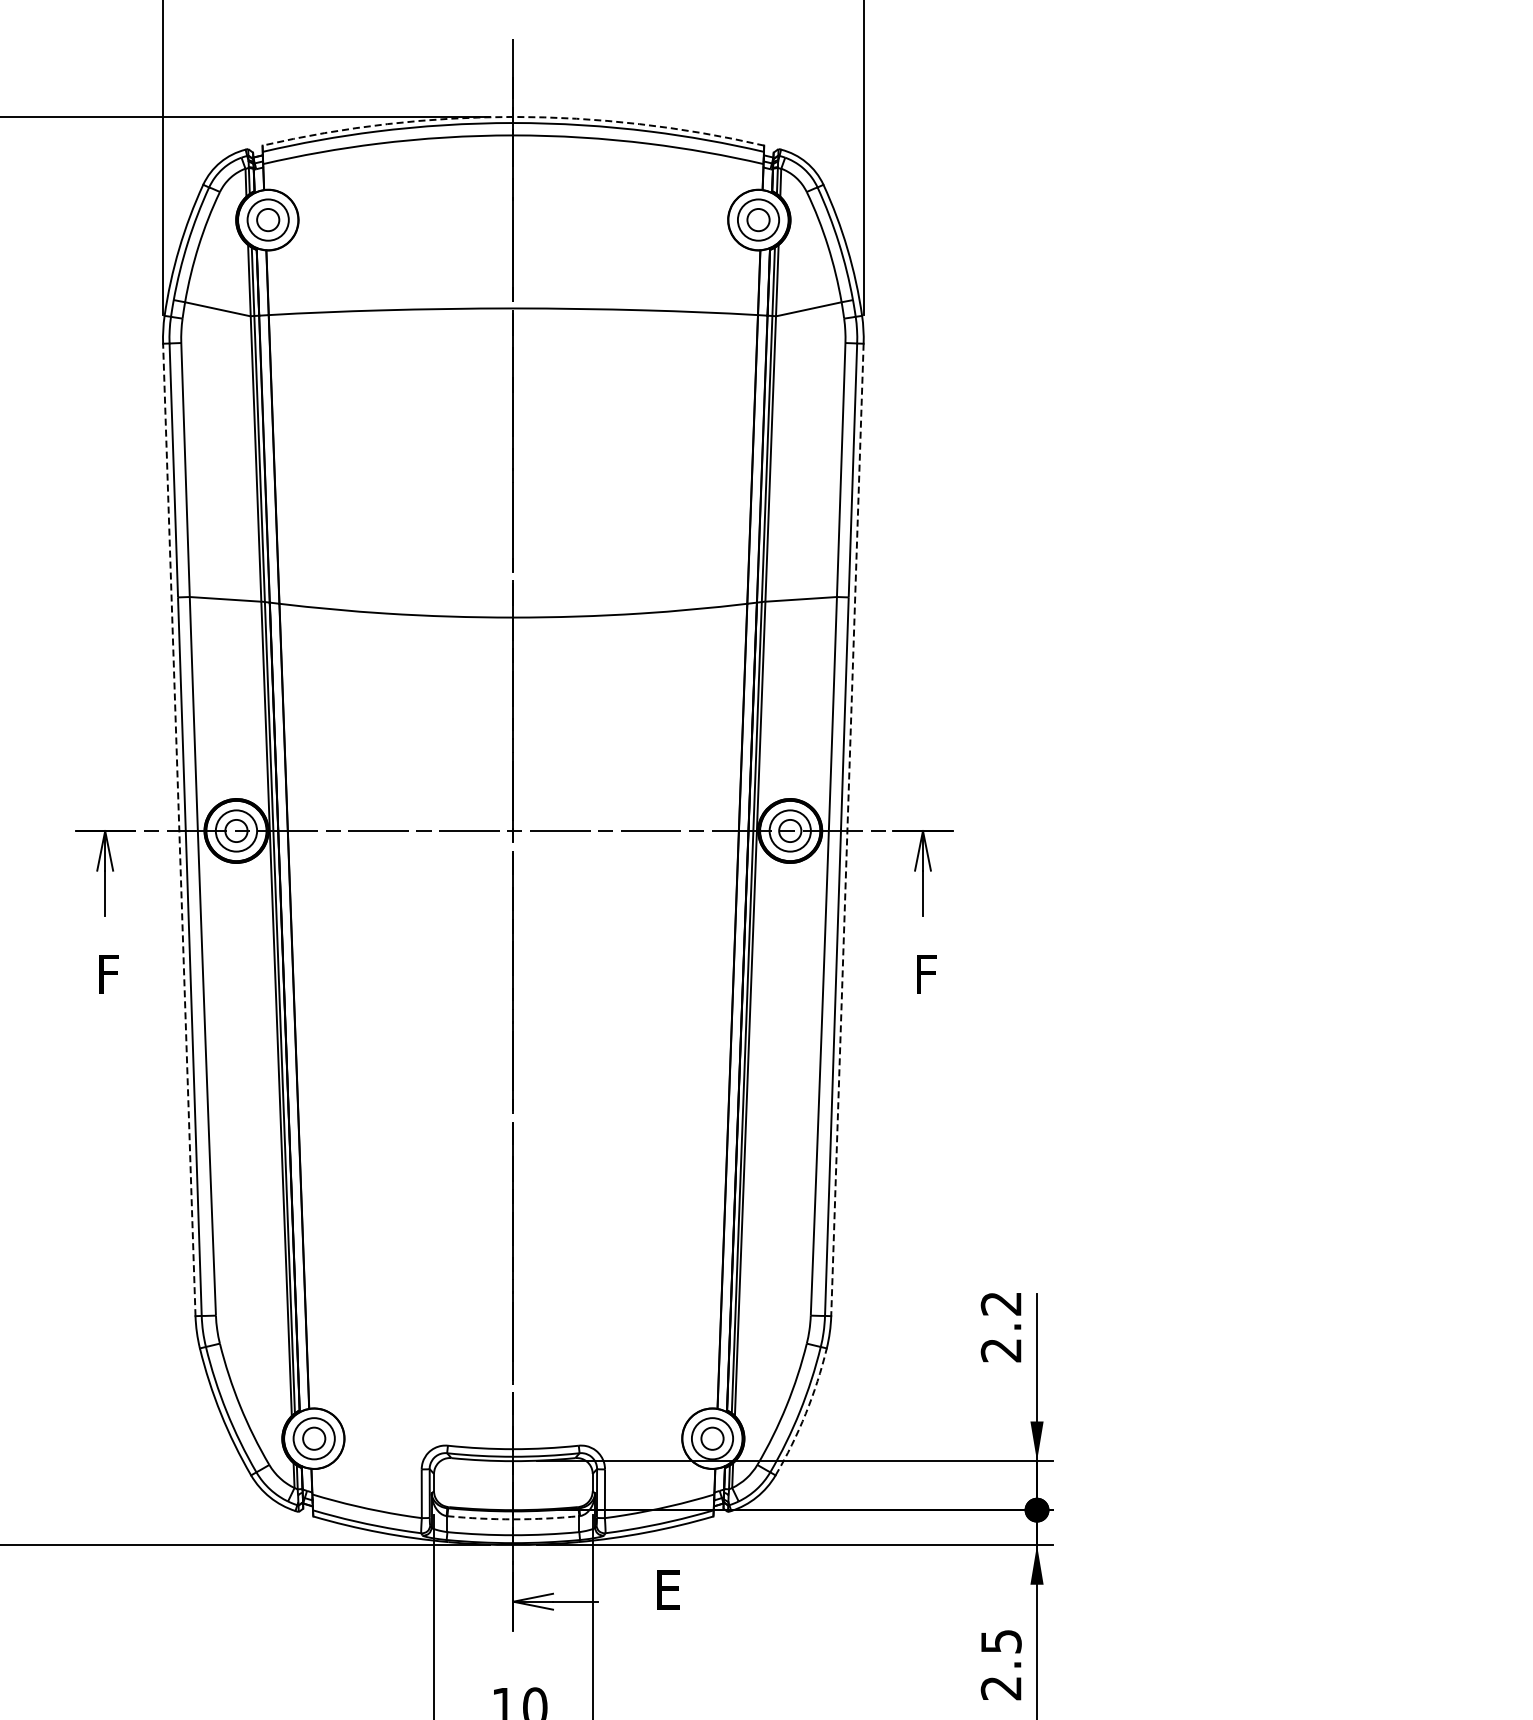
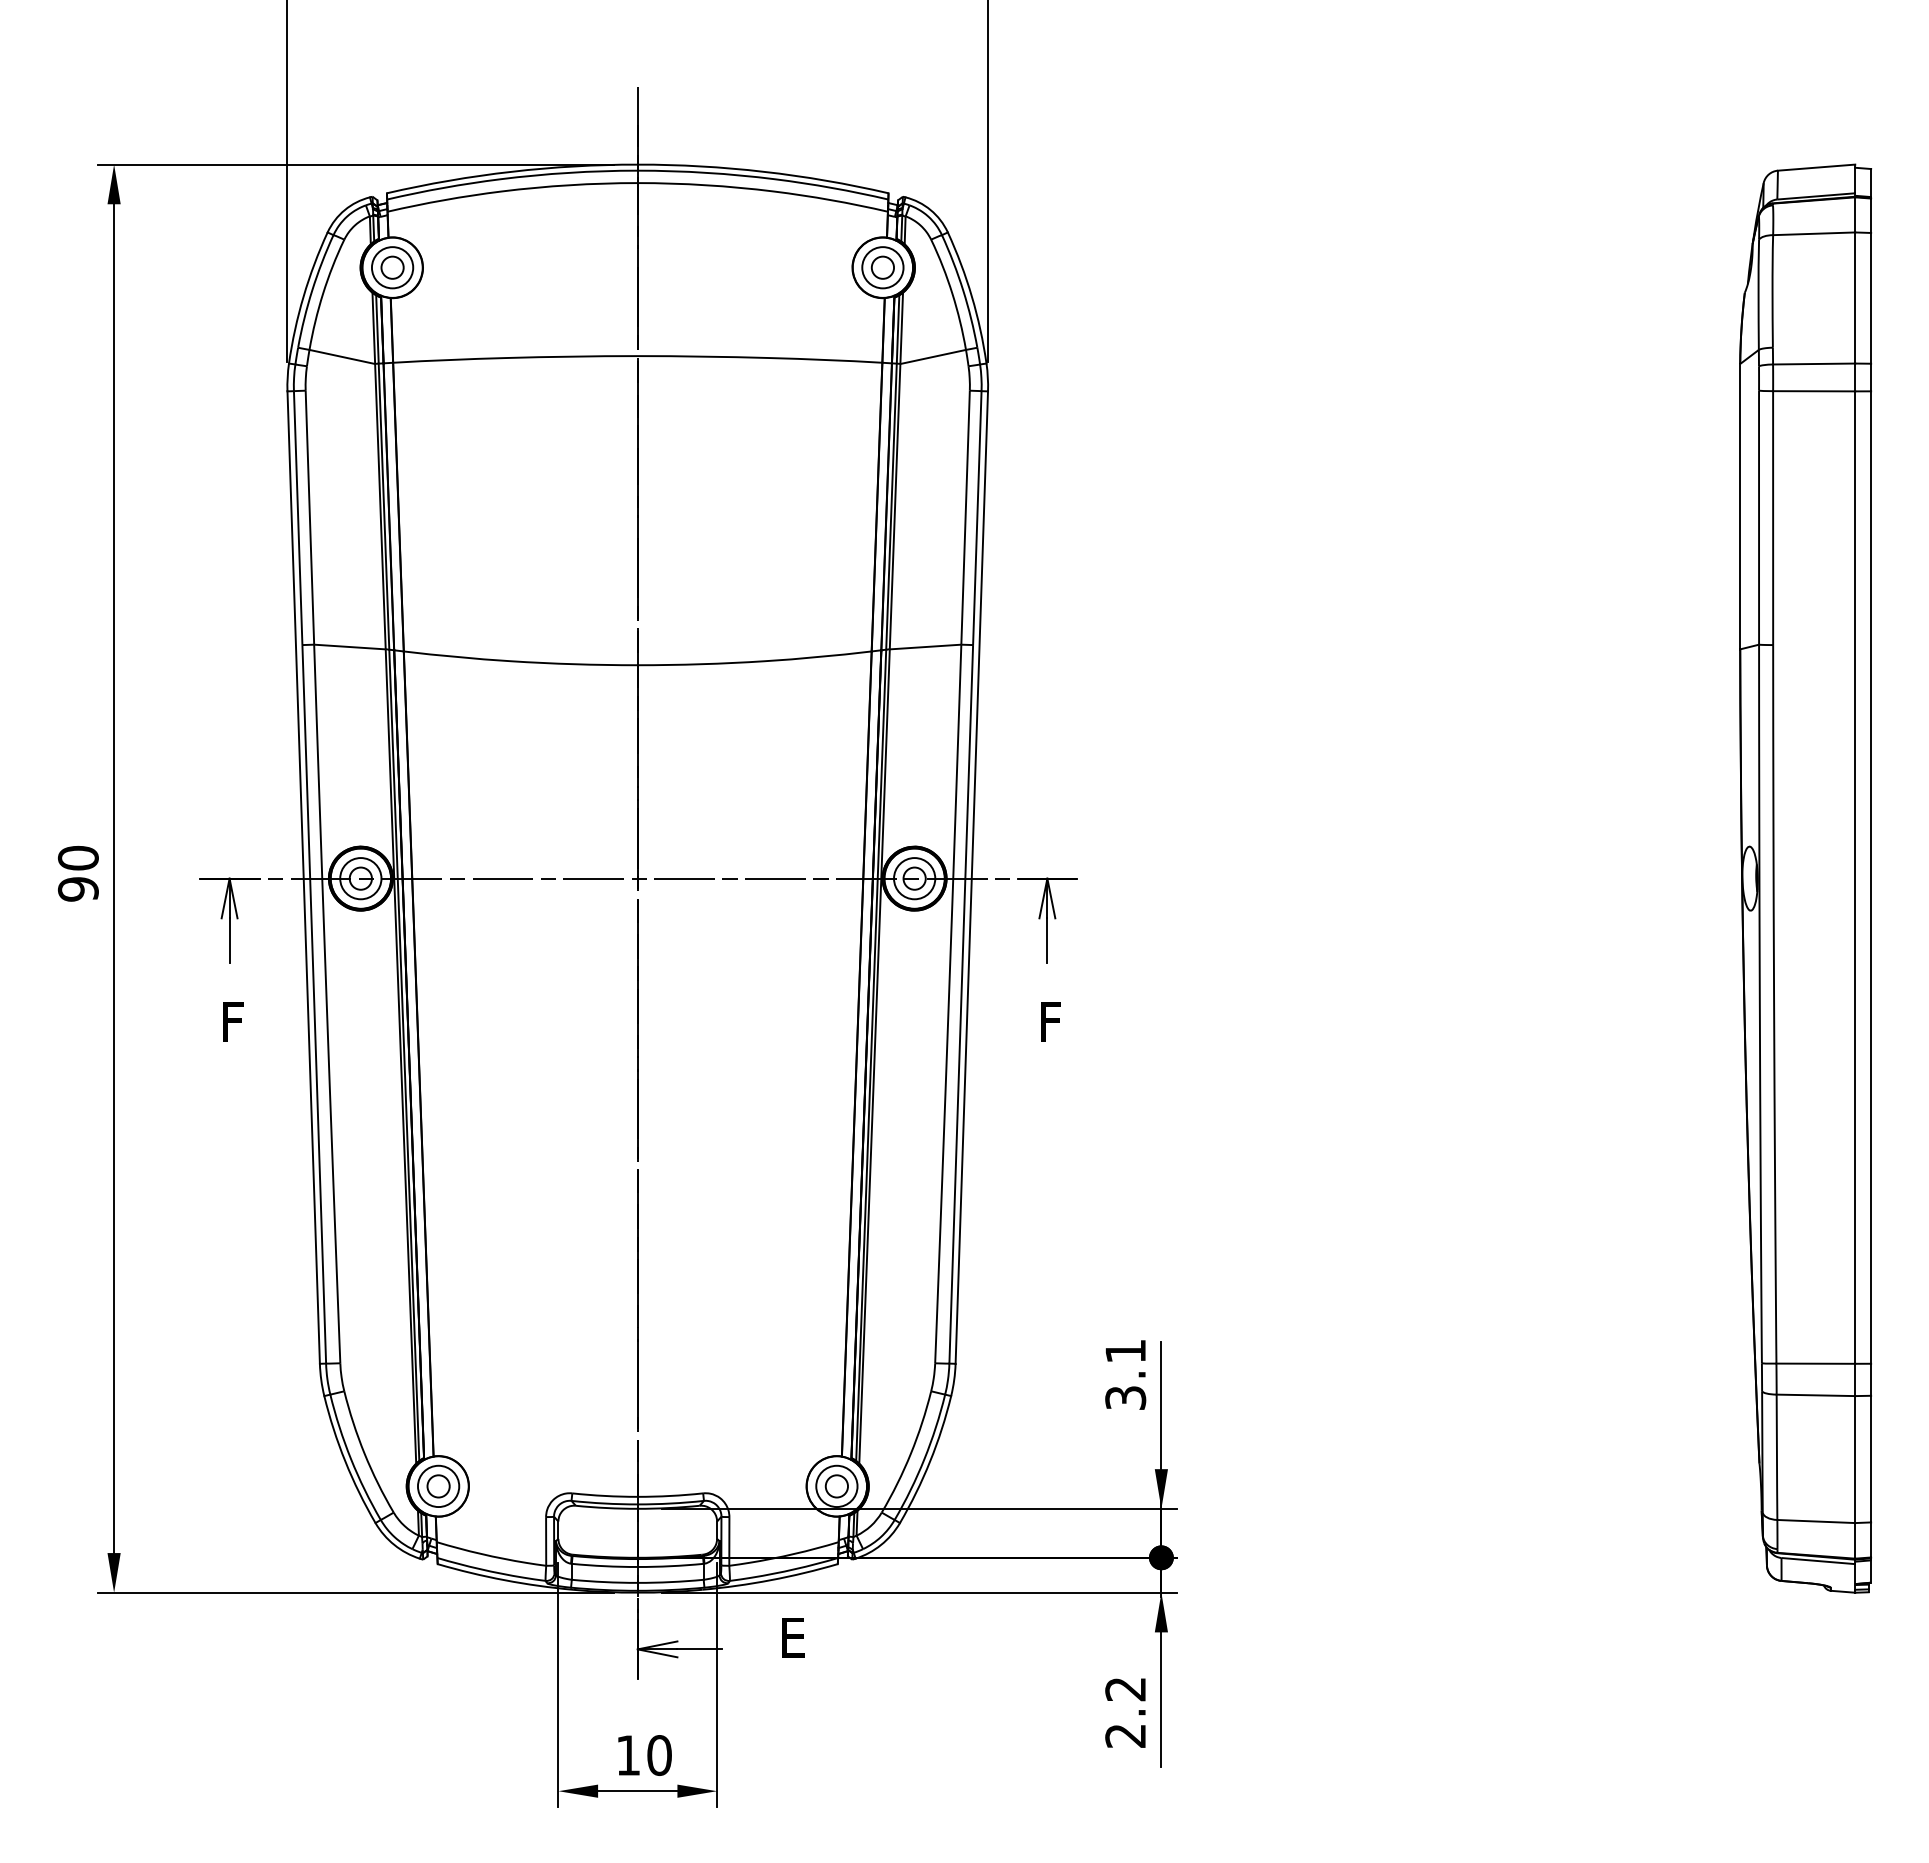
arc: (513, 116) -> (637, 164), dashed -> solid
line: (179, 829) -> (303, 877), dashed -> solid
line: (847, 830) -> (971, 878), dashed -> solid
text: (1001, 1326) -> (1125, 1374), 2.2 -> 3.1
arc: (806, 1413) -> (930, 1461), dashed -> solid
arc: (513, 1519) -> (637, 1567), dashed -> solid
text: (1001, 1641) -> (1125, 1689), 2.5 -> 2.2

